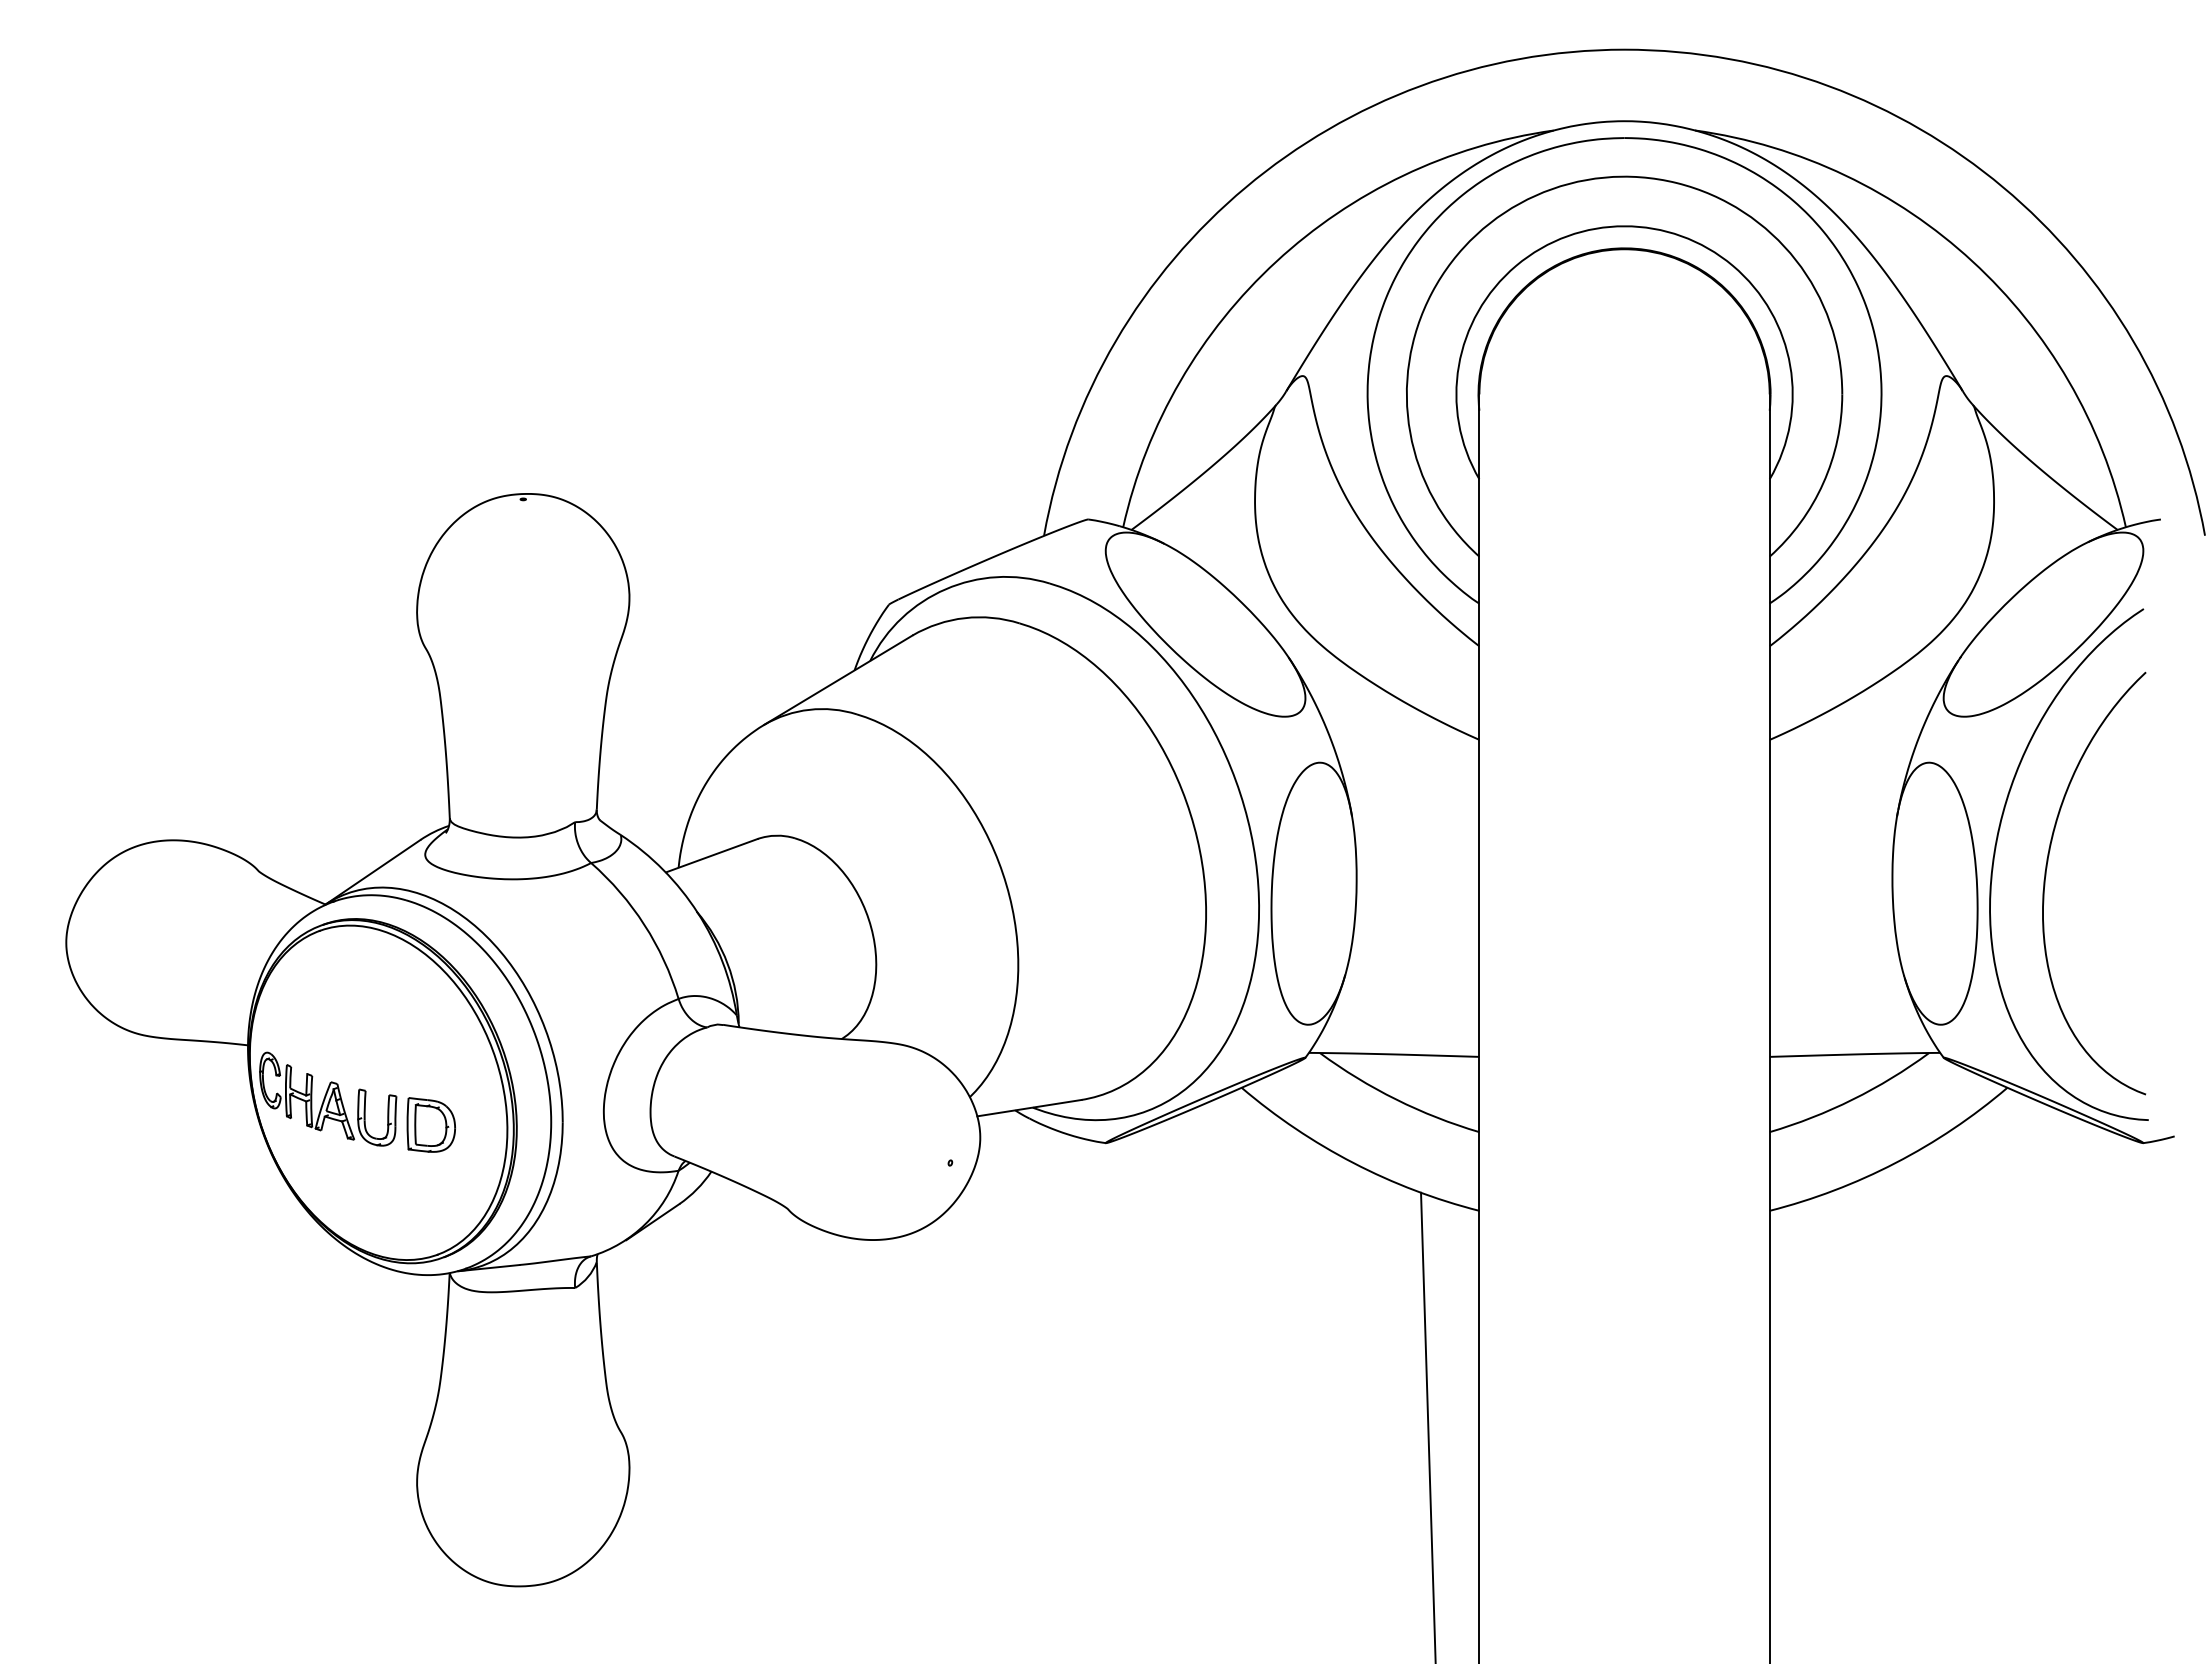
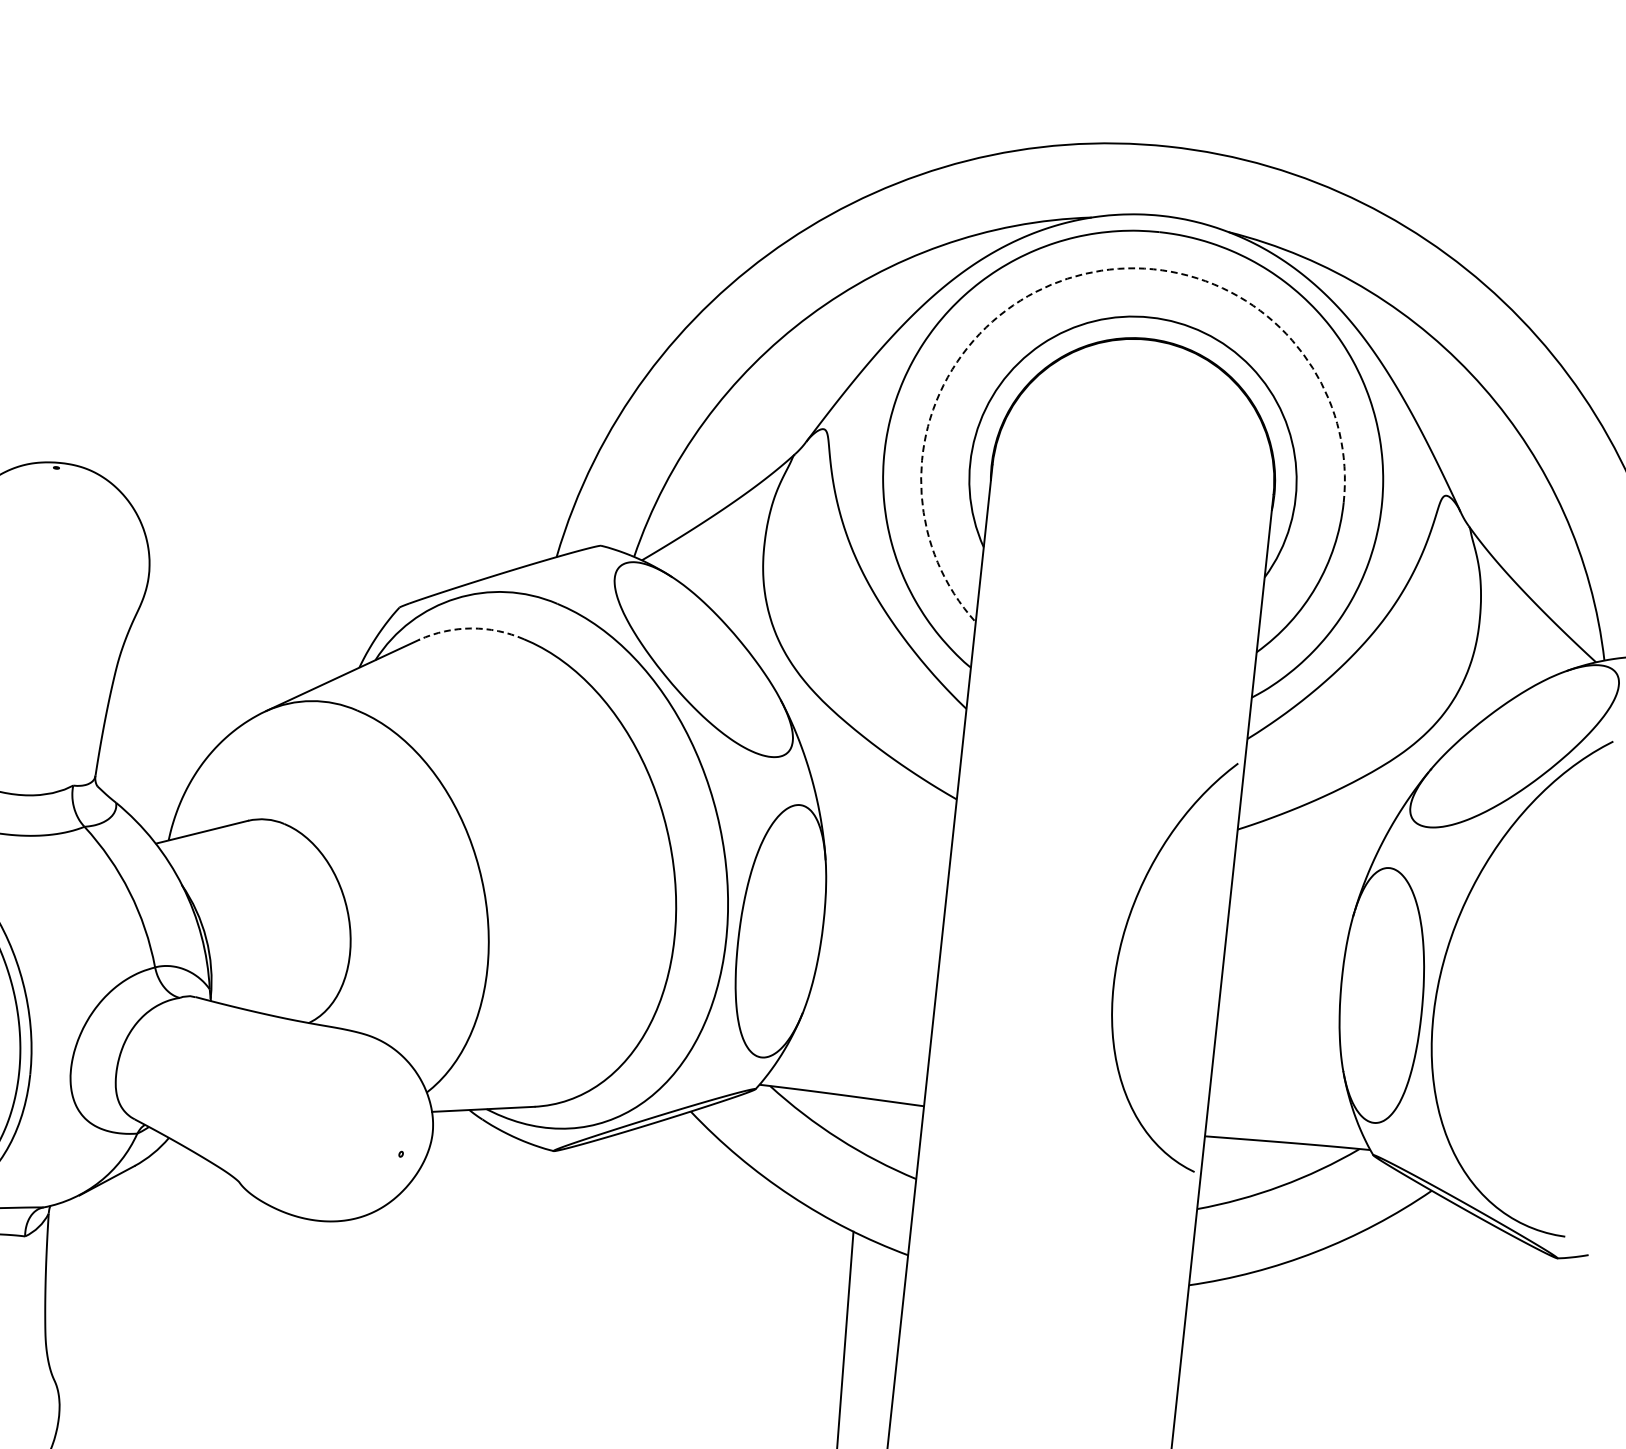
arc: (1535, 195) -> (1067, 278), solid -> dashed
arc: (964, 618) -> (471, 628), solid -> dashed
curve: (2046, 876) -> (1120, 950), moved

